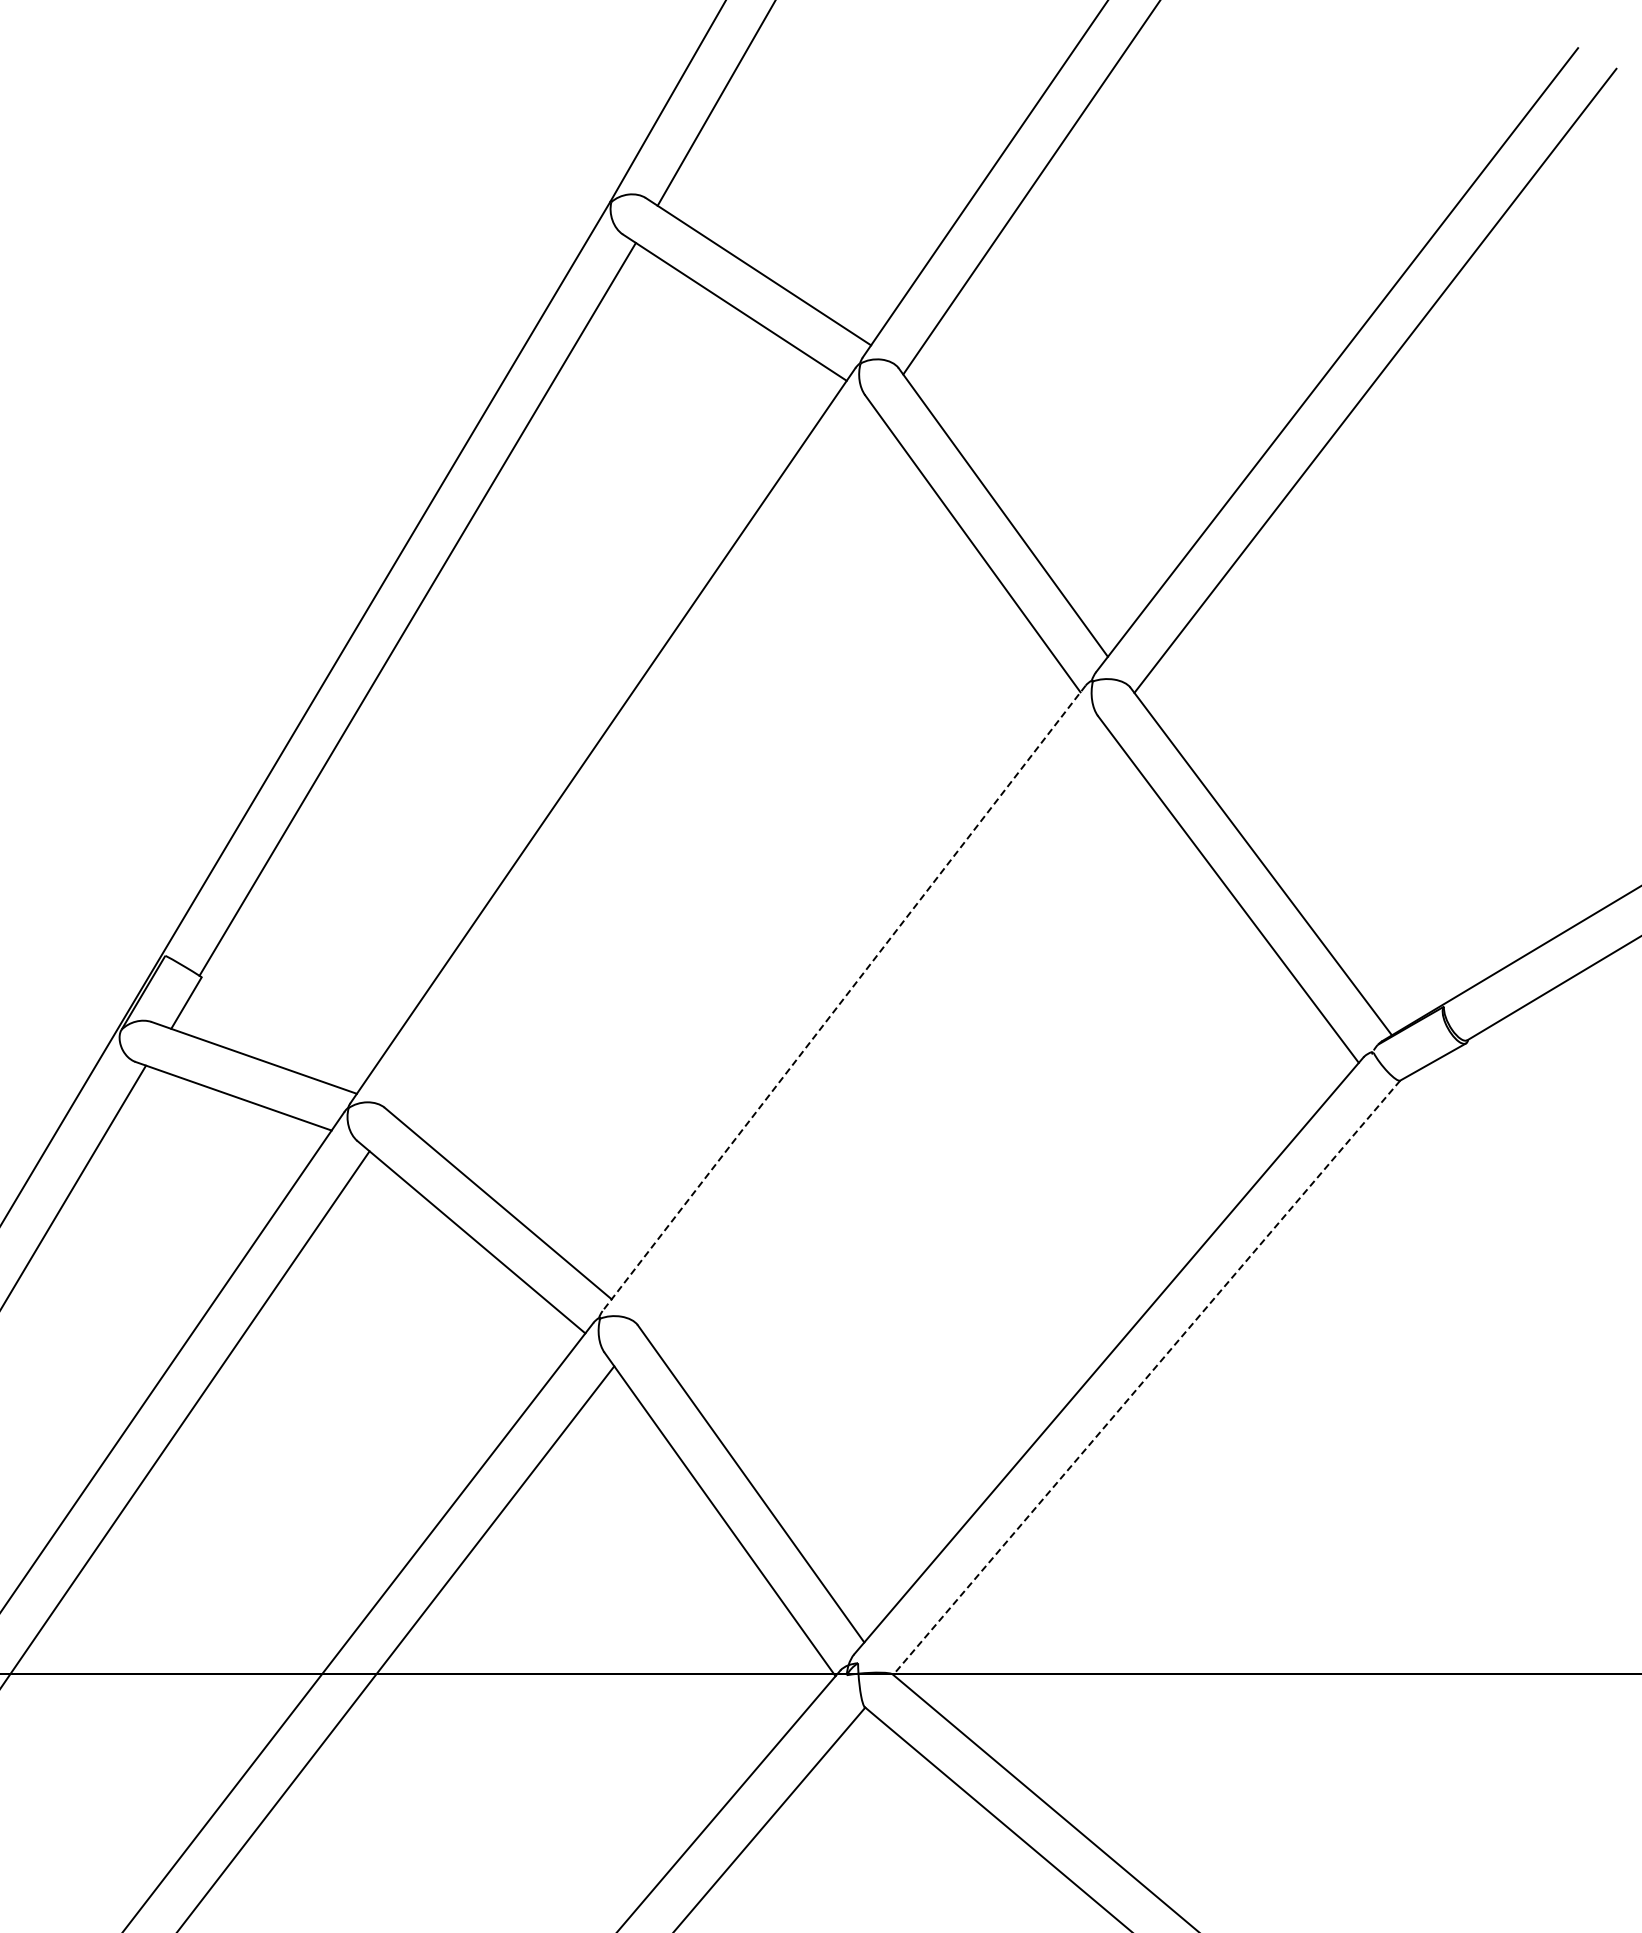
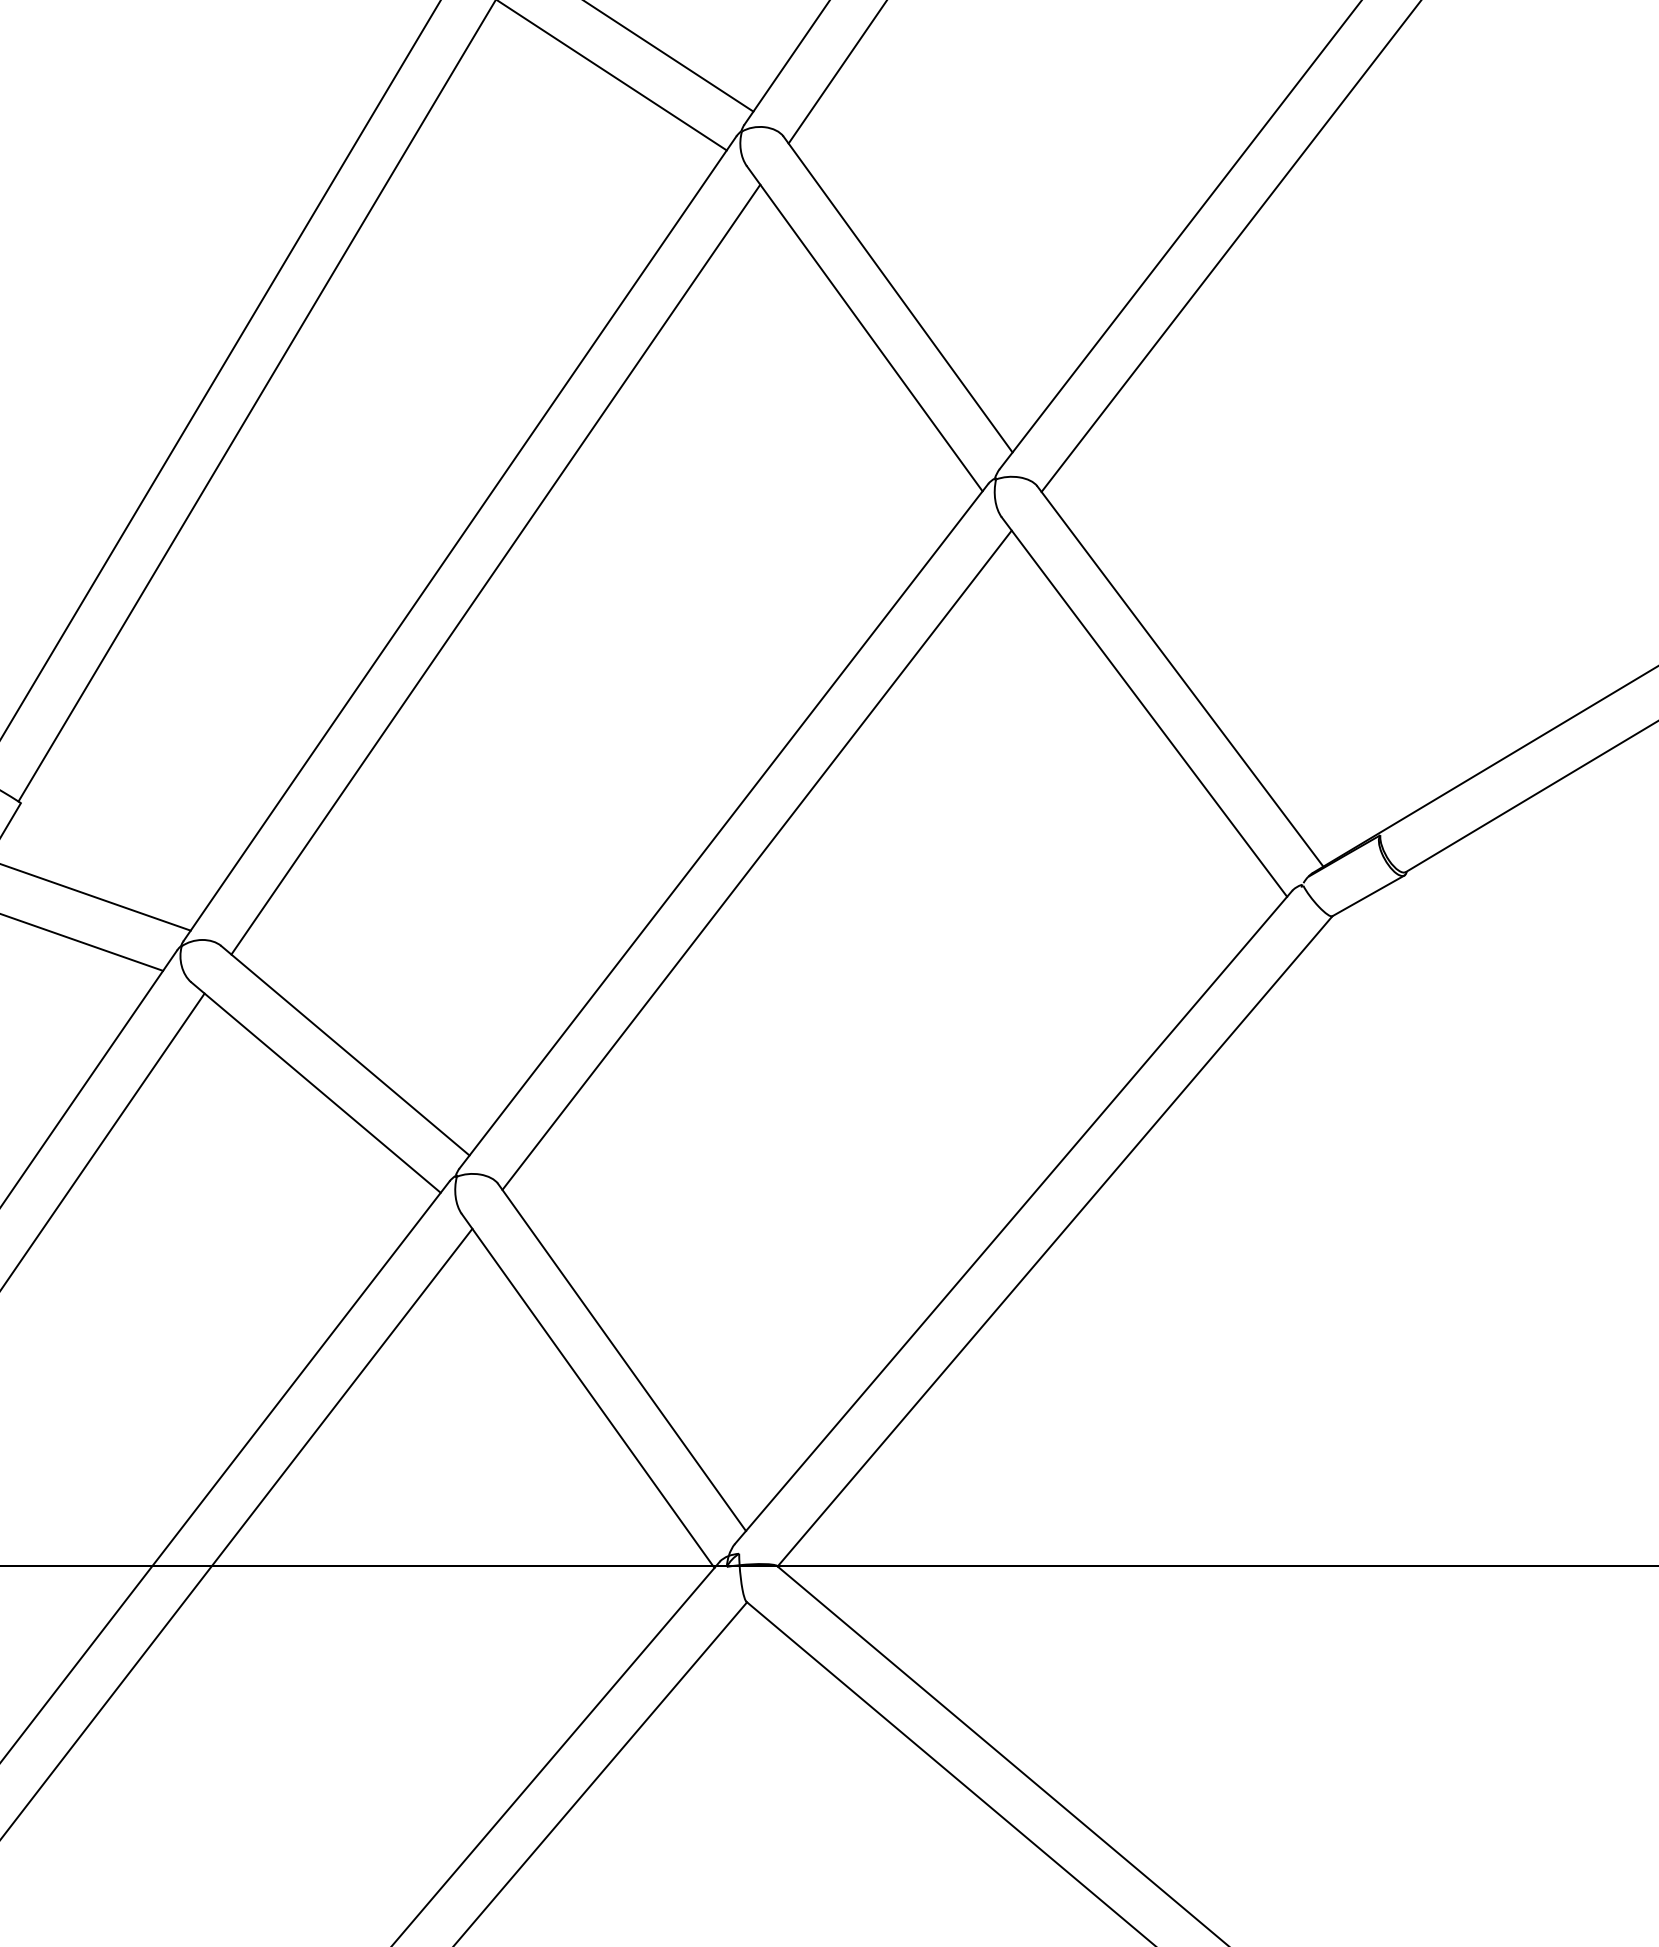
line: (635, 763) -> (495, 569), added
line: (843, 998) -> (723, 826), dashed -> solid
line: (874, 1029) -> (757, 860), added
line: (1146, 1377) -> (1054, 1241), dashed -> solid

